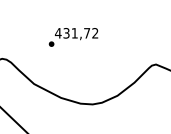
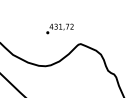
text: (72, 36) -> (59, 28), moved

